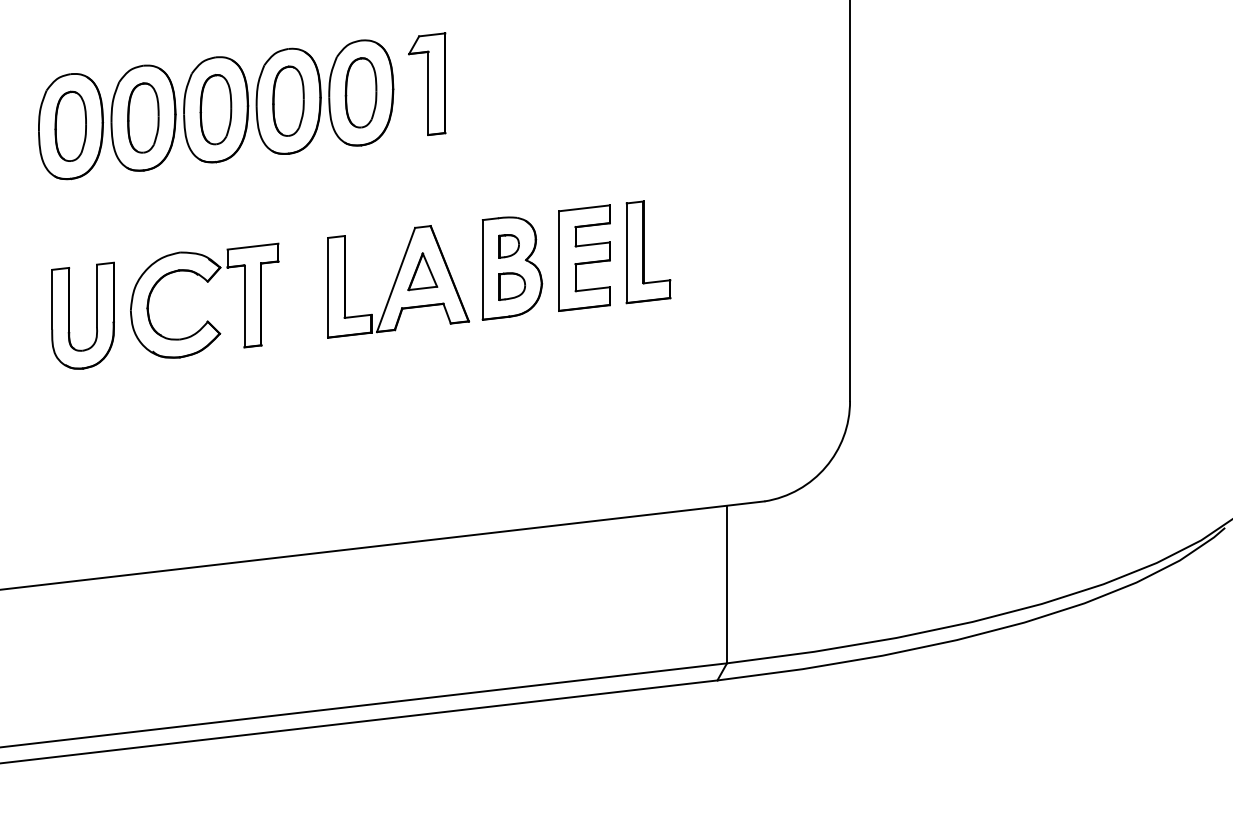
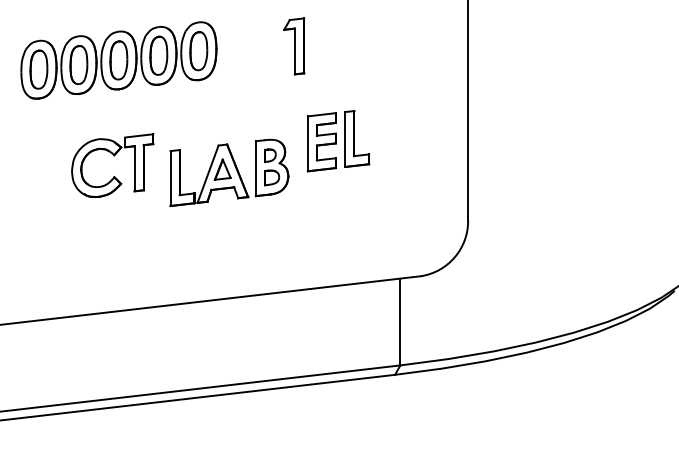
part: (427, 84) -> (294, 46), moved
part: (434, 276) -> (229, 172), moved
part: (70, 314) -> (38, 173), removed

